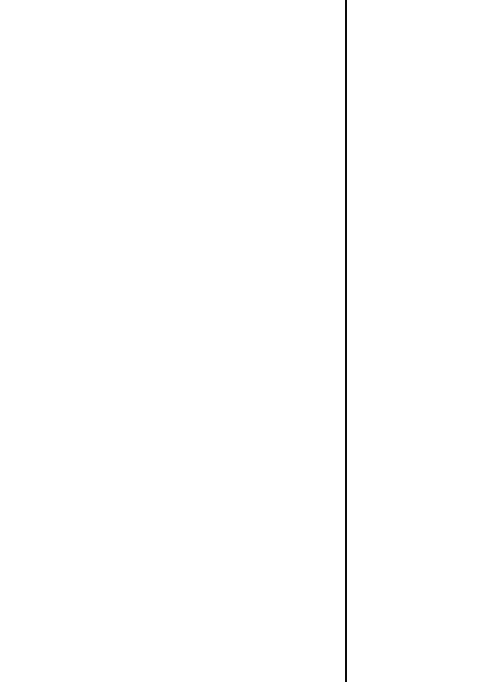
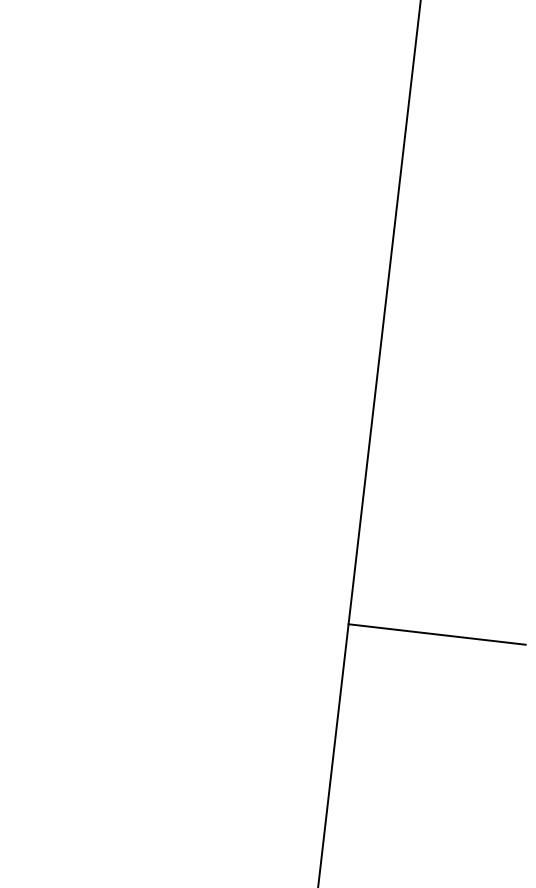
line: (410, 437) -> (436, 634), added

